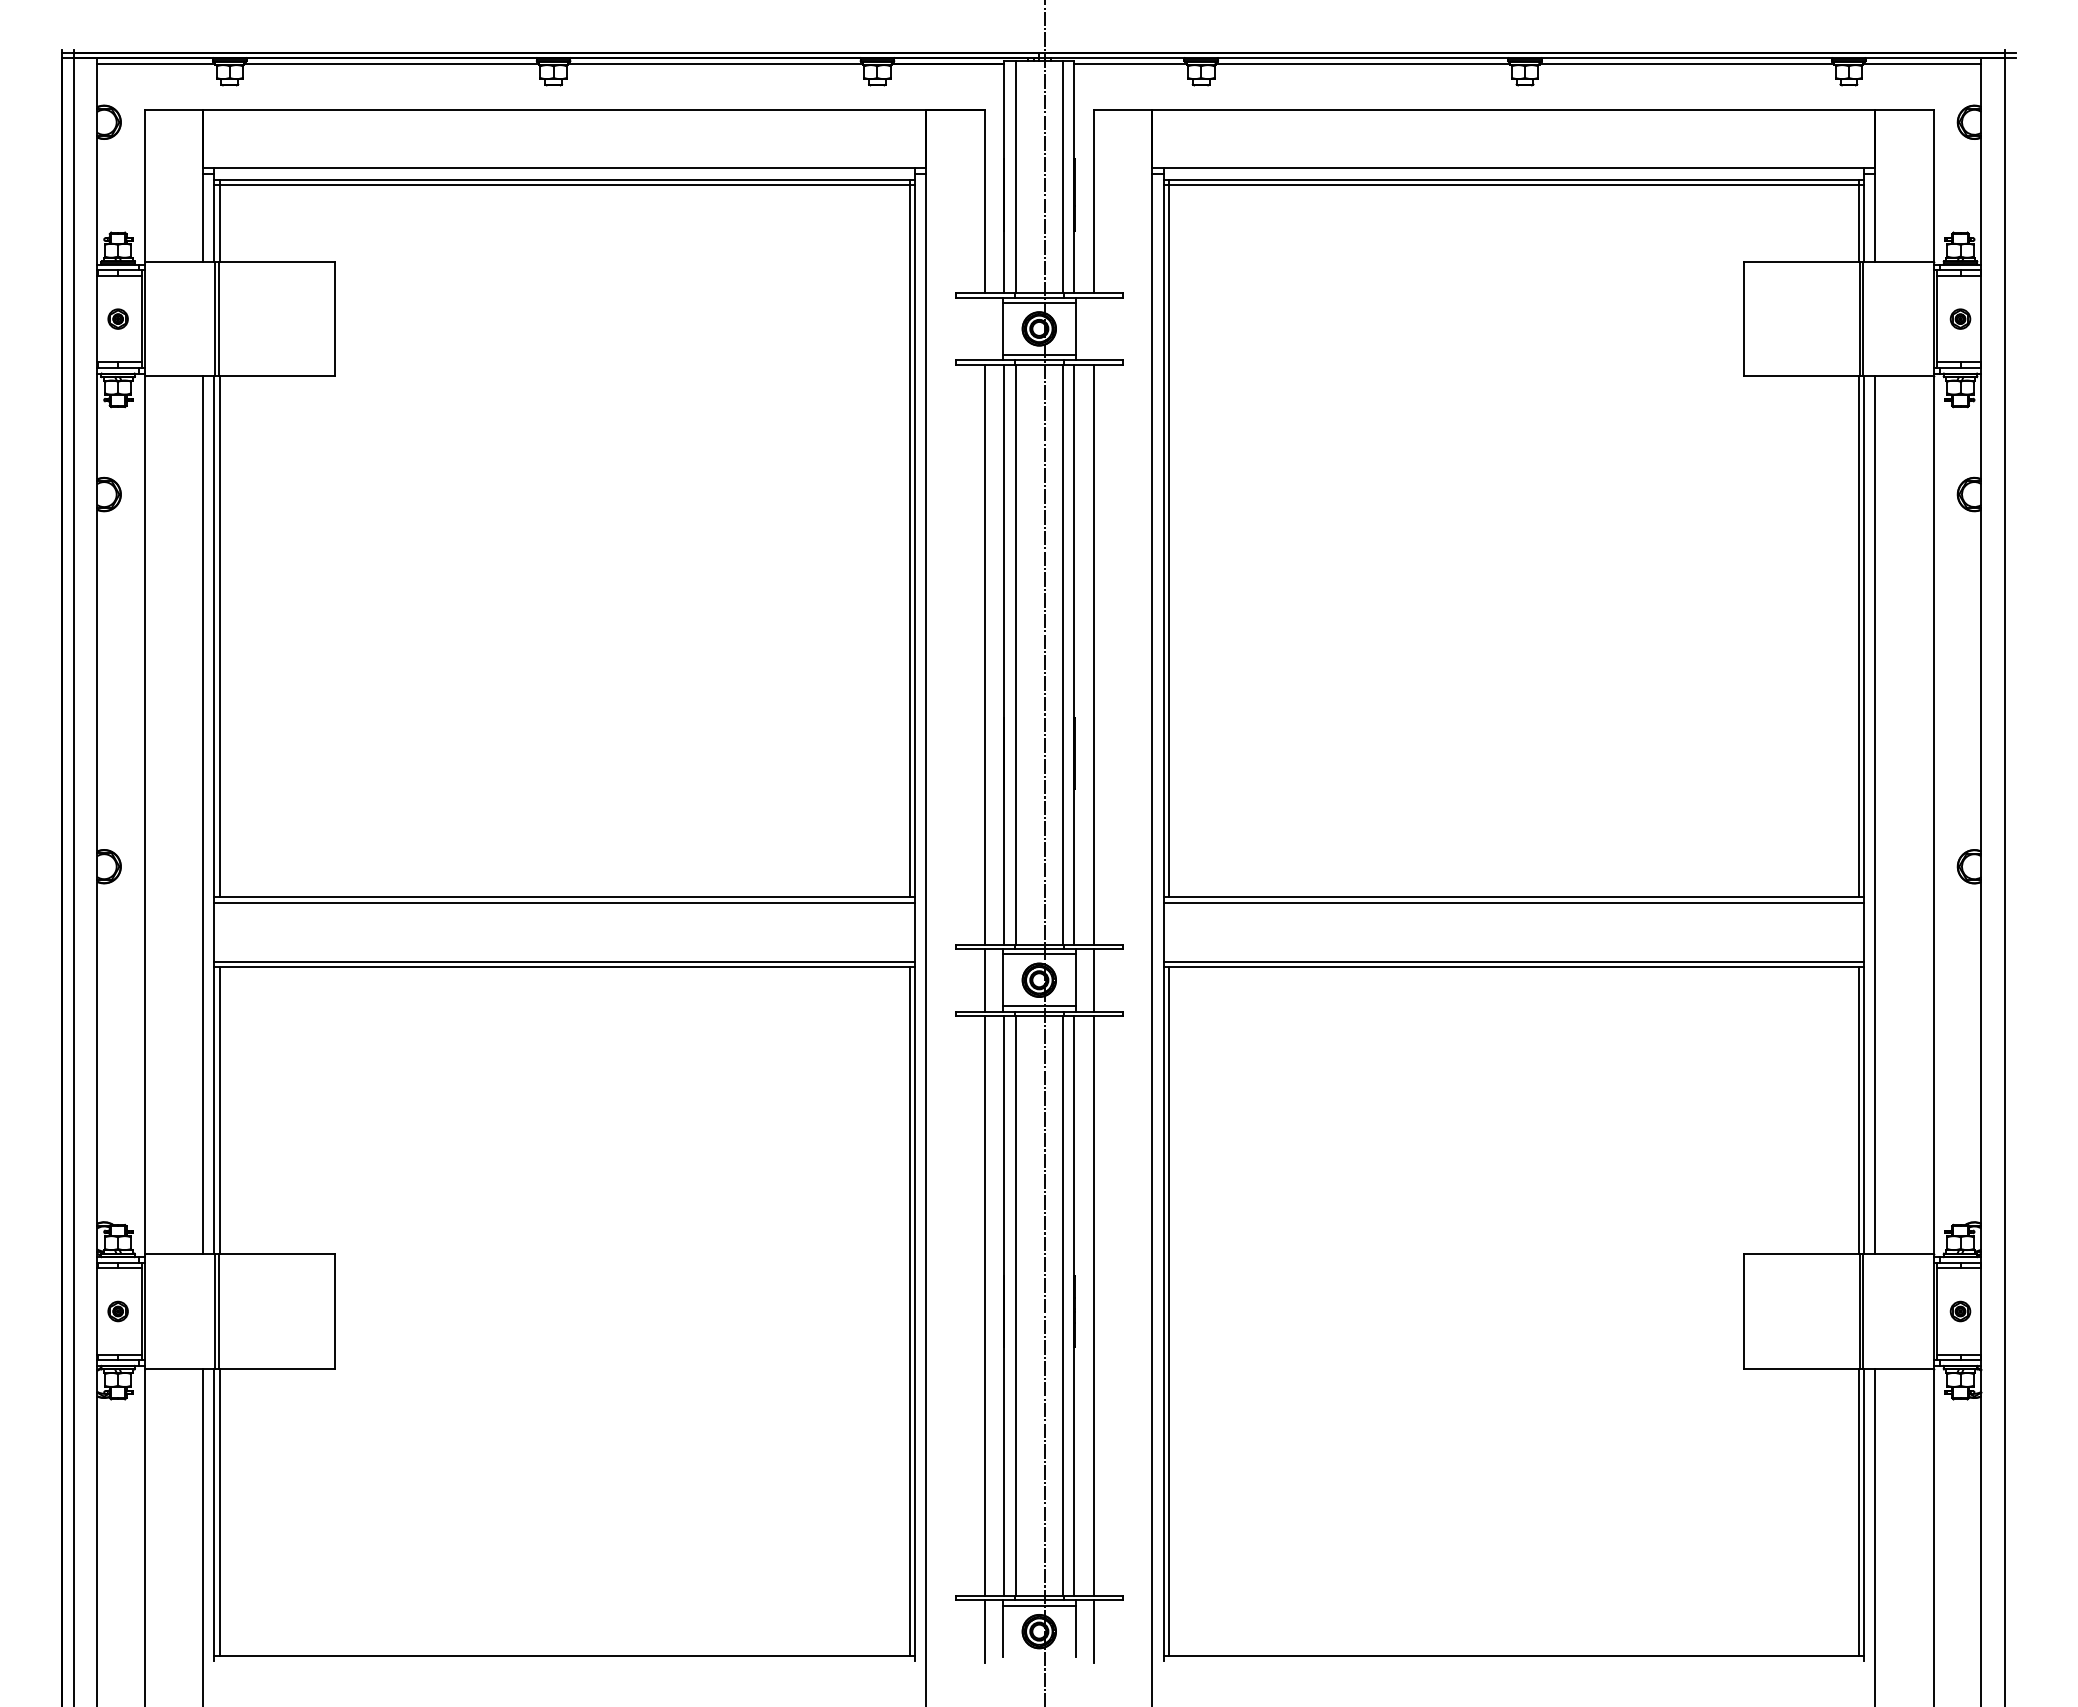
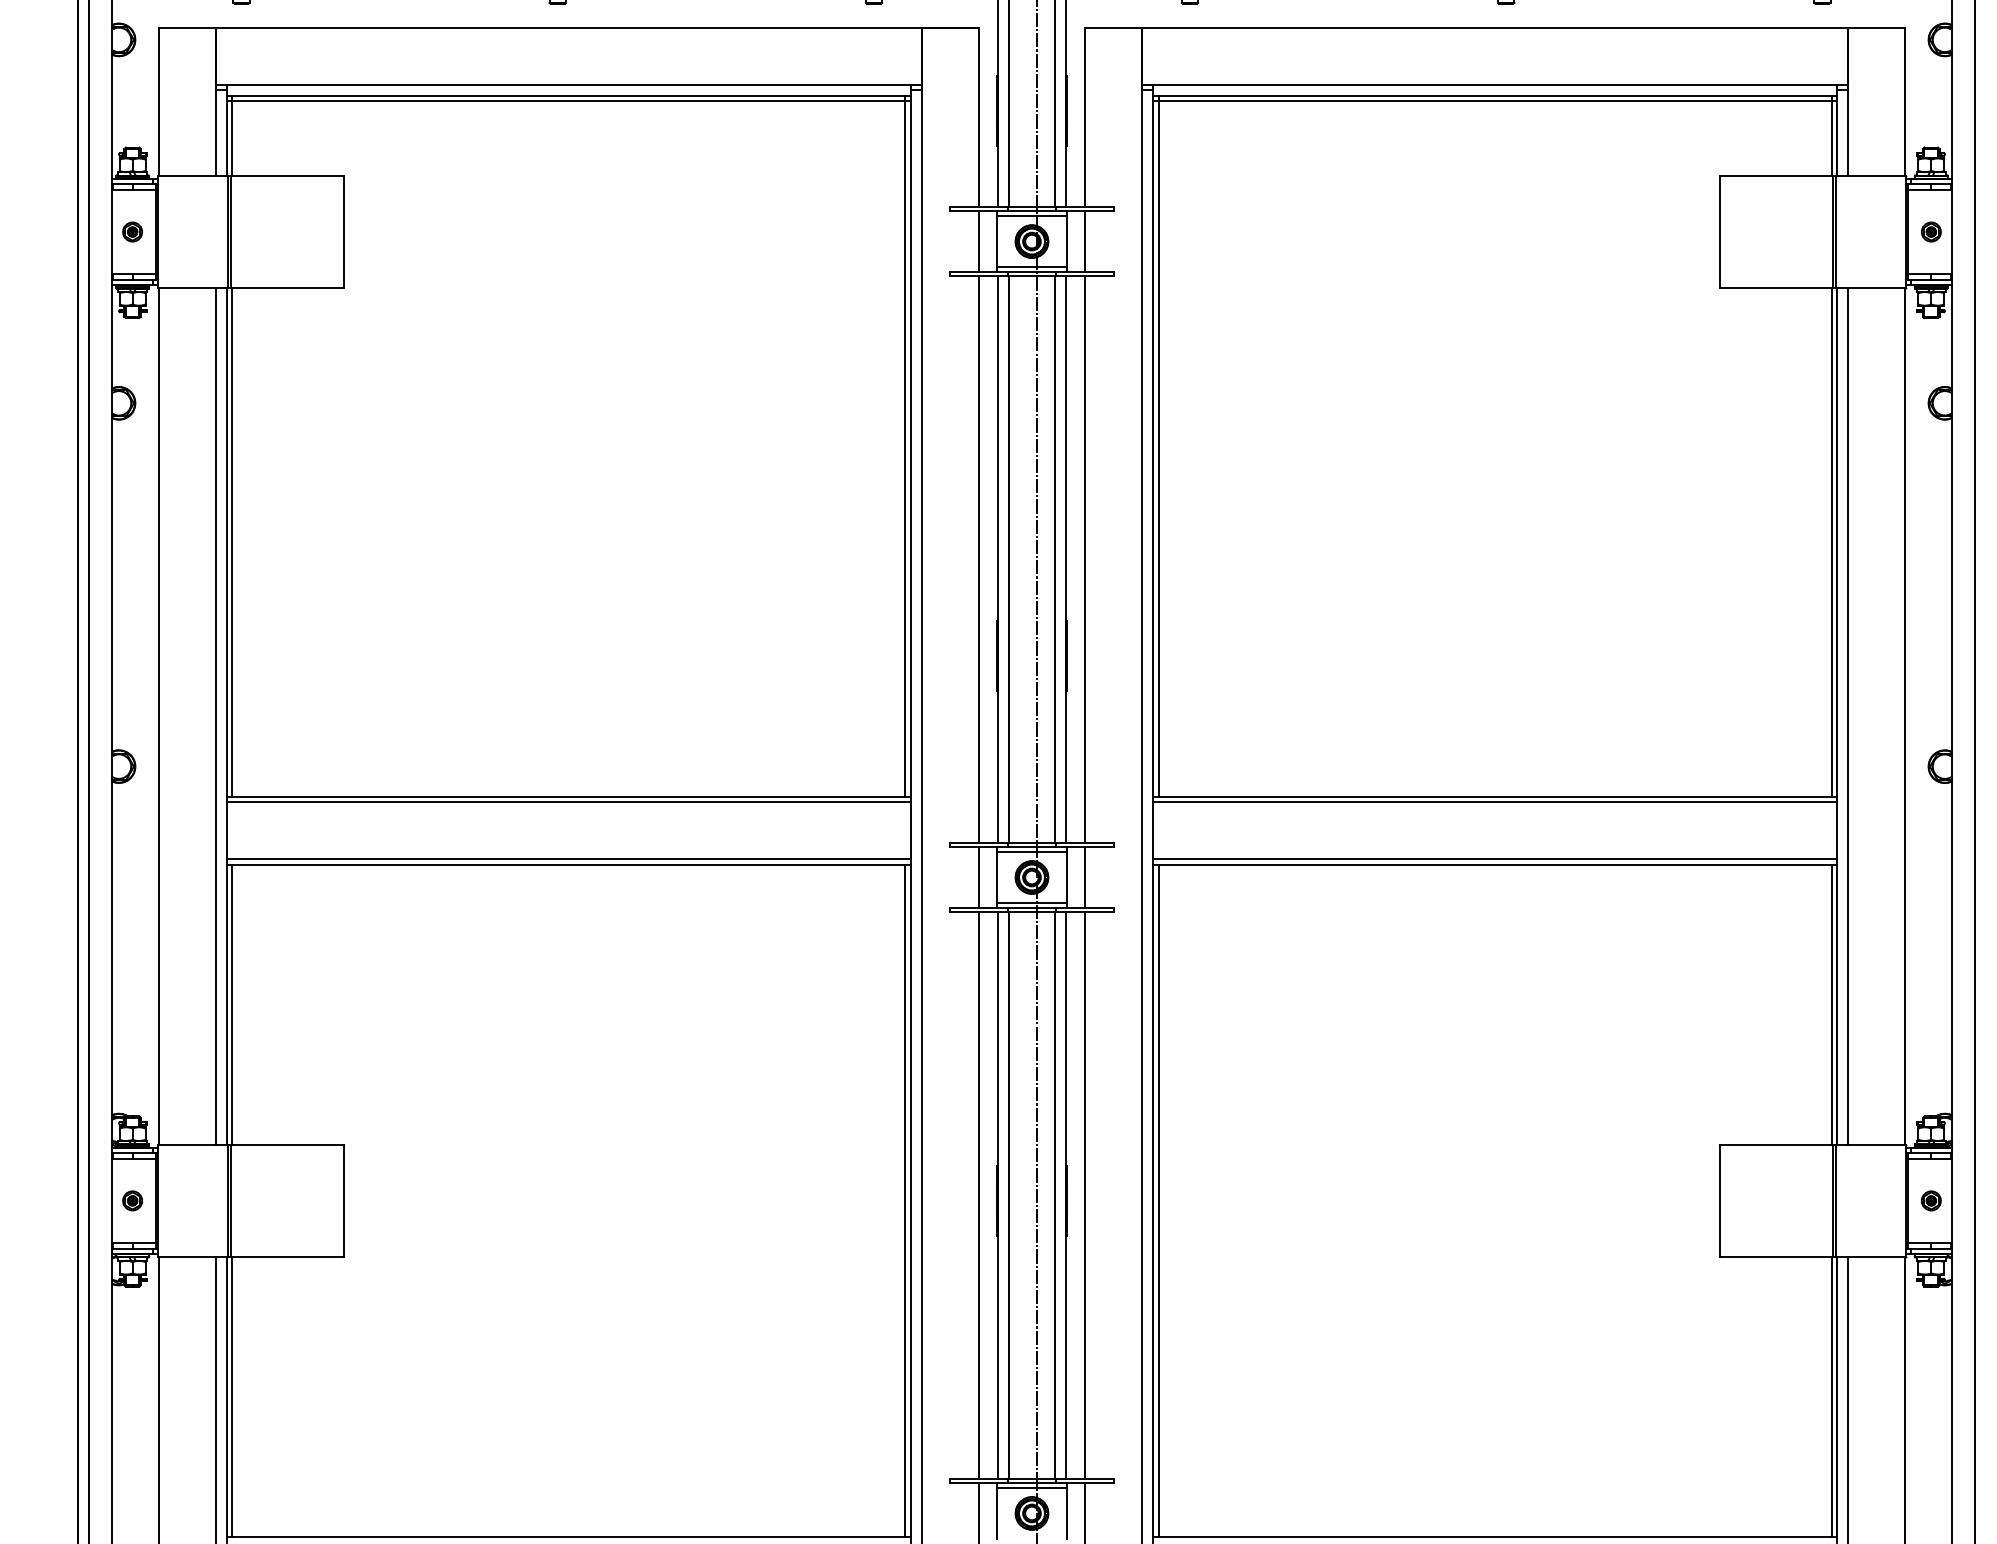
line: (984, 328) -> (978, 241), added
line: (1093, 328) -> (1084, 241), added

